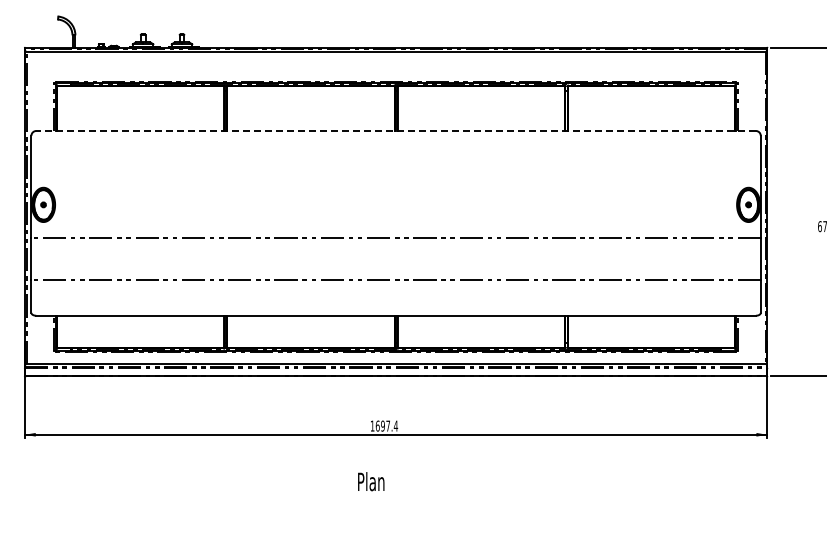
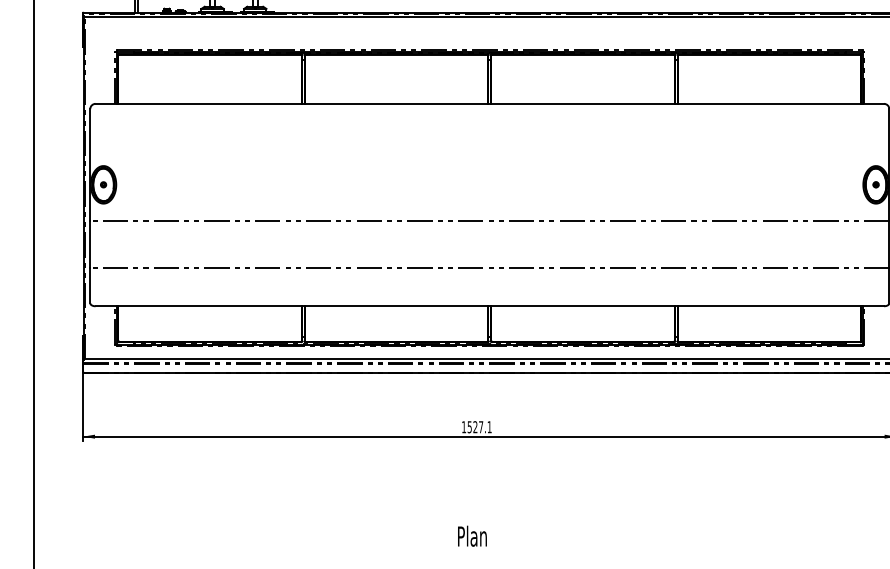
line: (396, 131) -> (490, 104), dashed -> solid
text: (386, 425) -> (479, 426), 1697.4 -> 1527.1
text: (371, 481) -> (472, 536), moved

